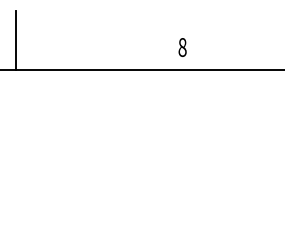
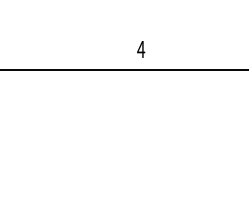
text: (182, 47) -> (141, 49), 8 -> 4

